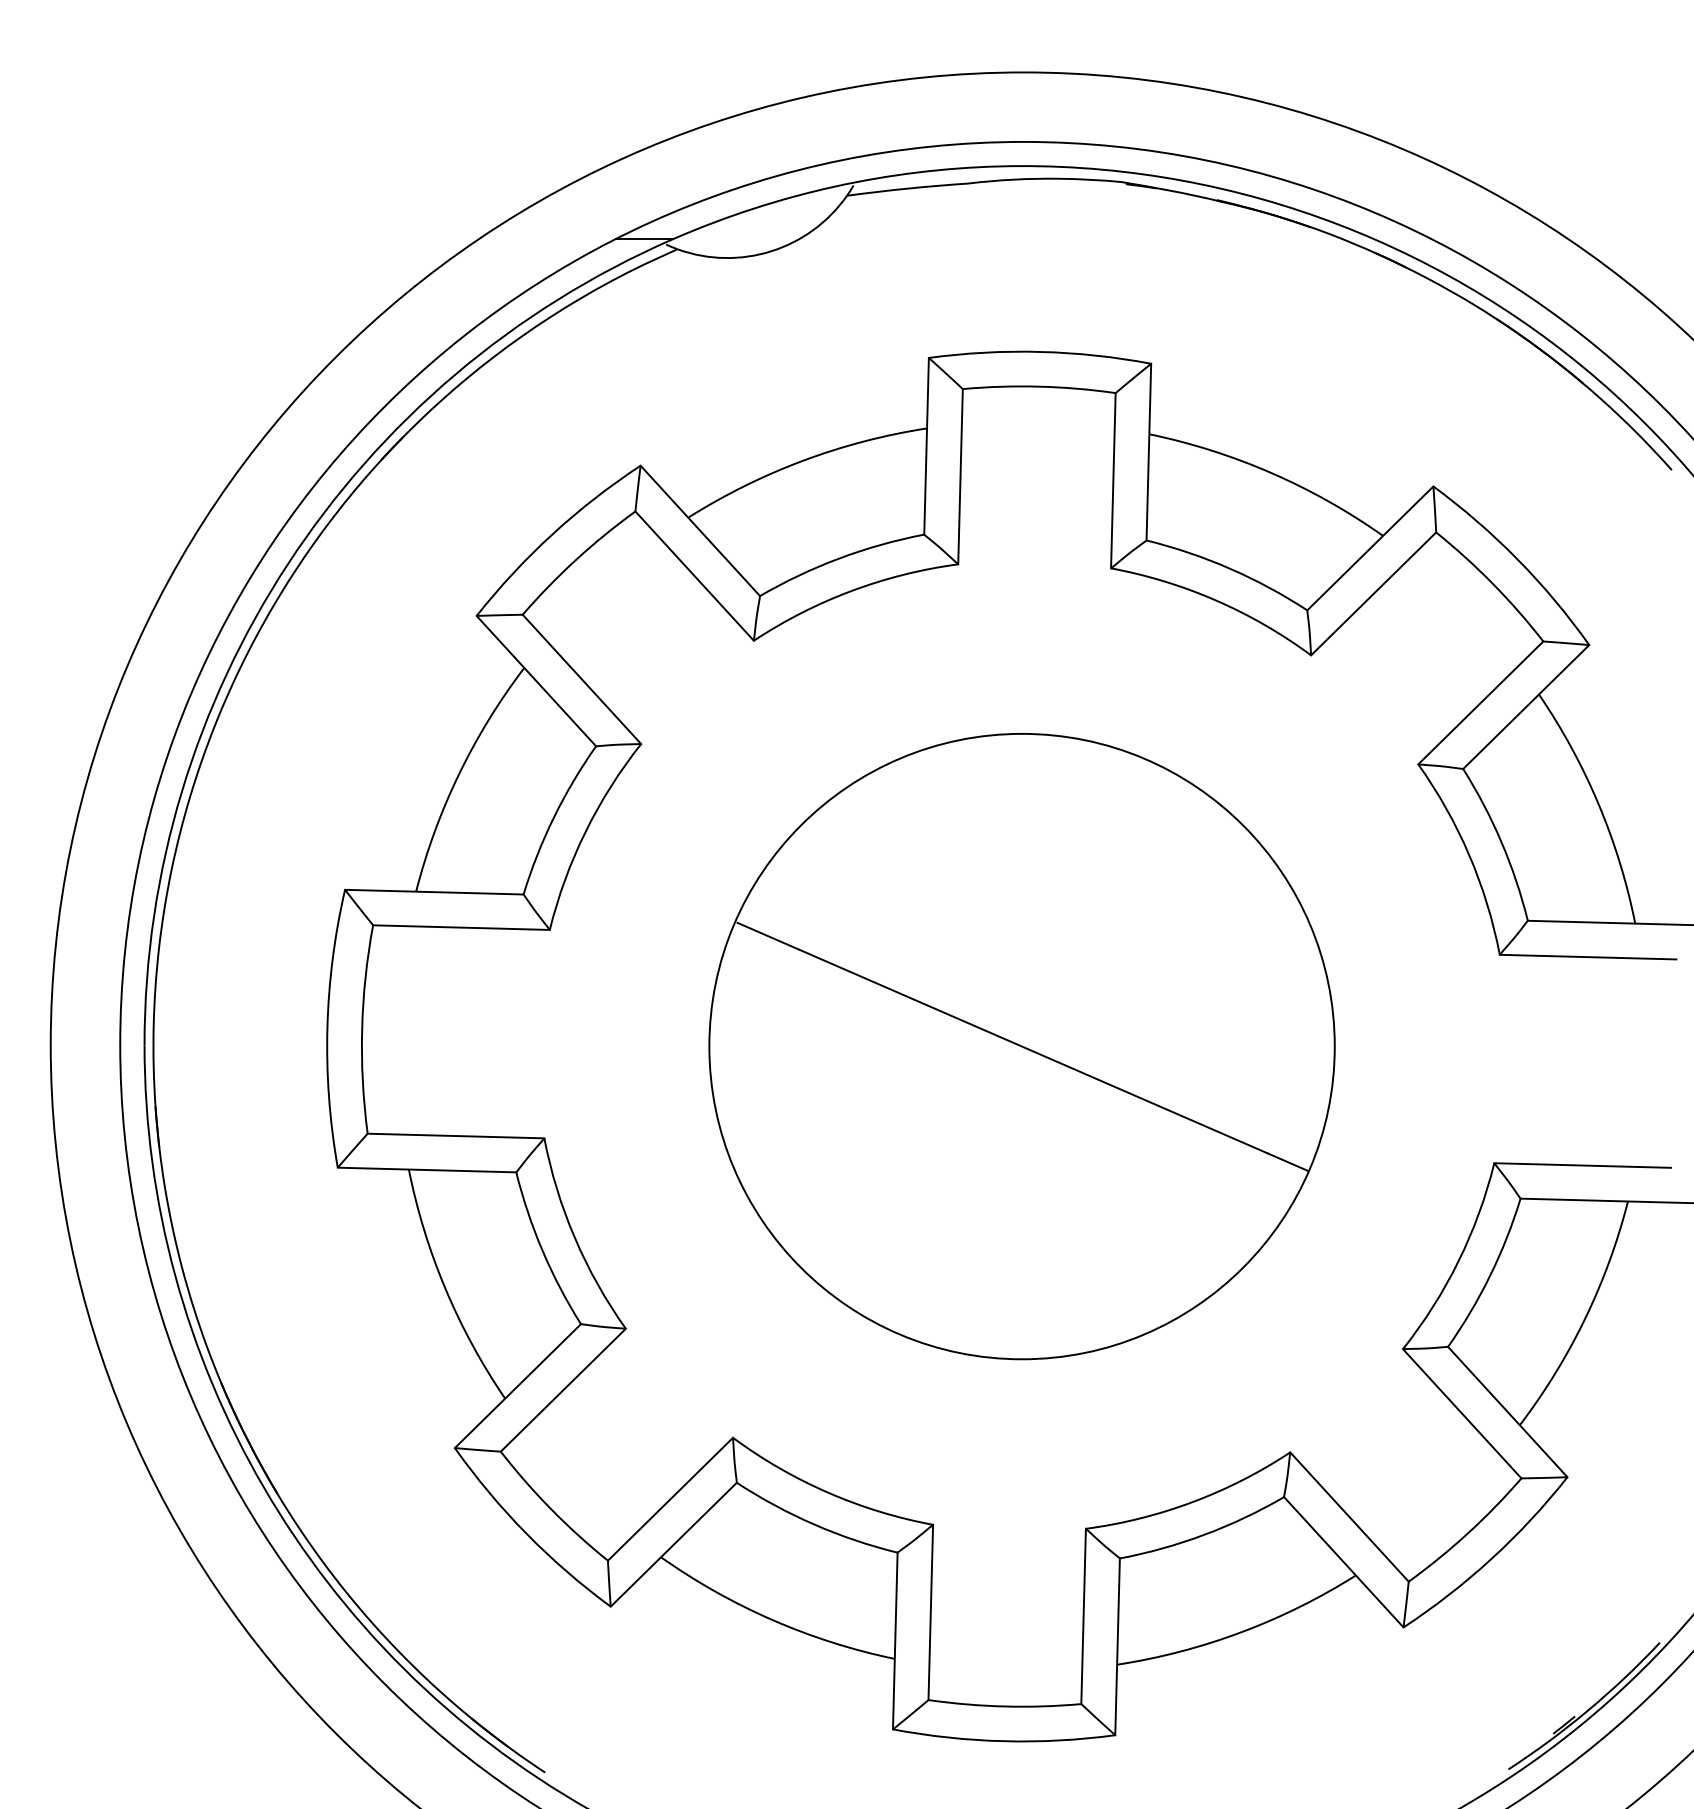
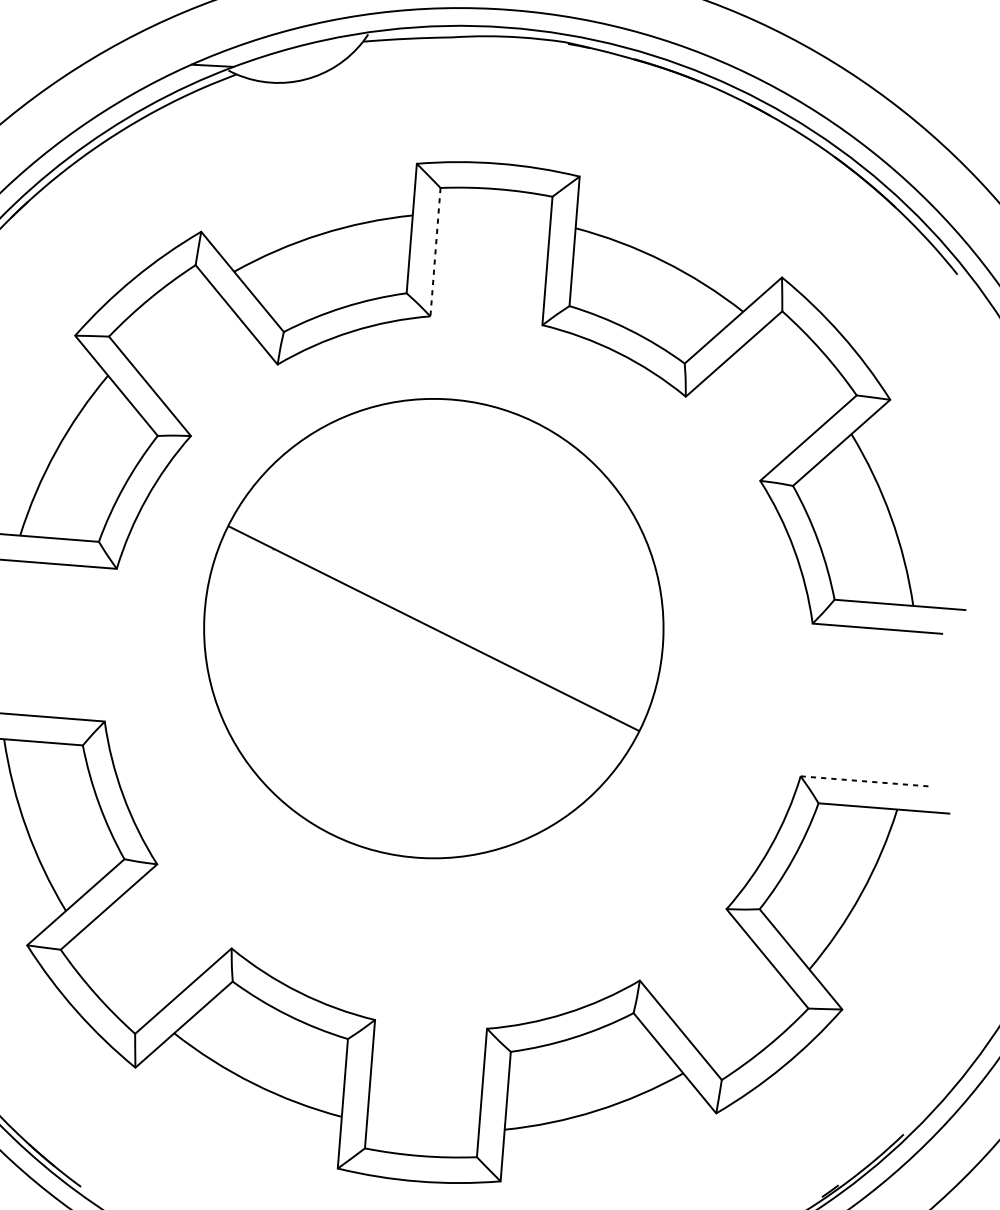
line: (960, 476) -> (435, 252), solid -> dashed
part: (1021, 1046) -> (433, 628), moved
line: (1583, 1165) -> (866, 781), solid -> dashed

